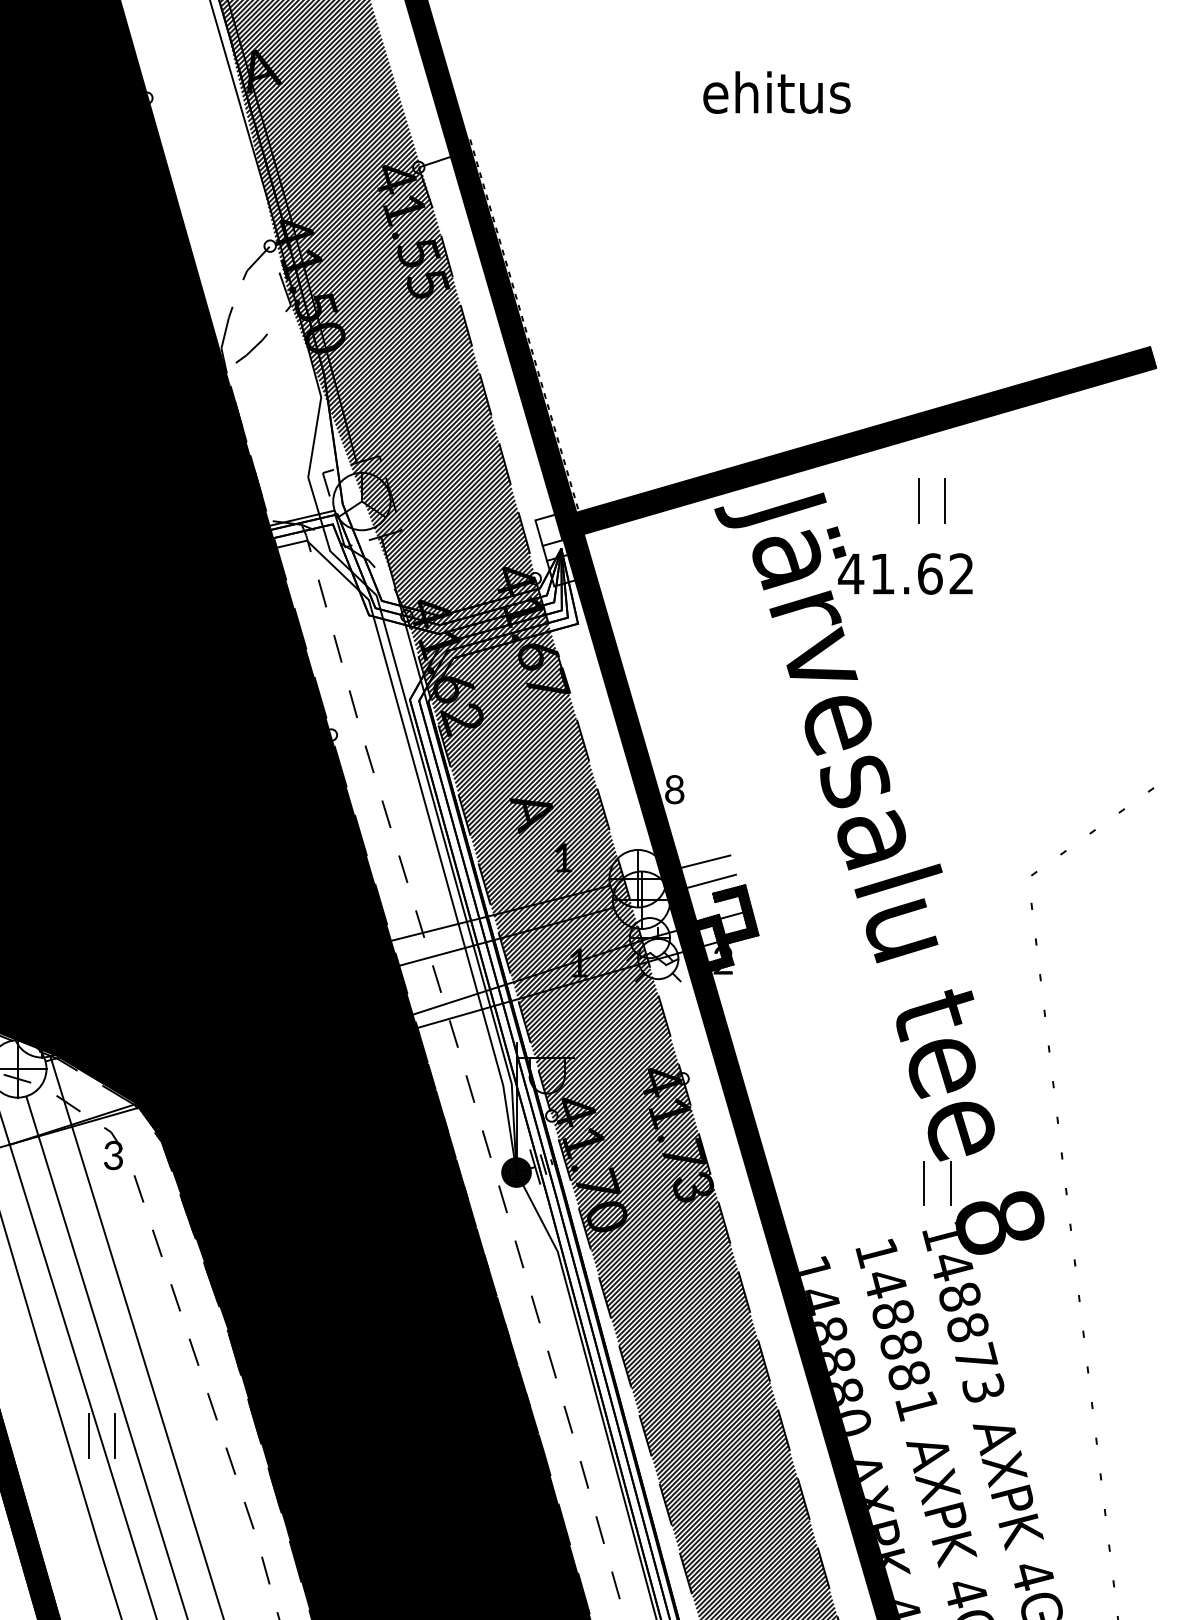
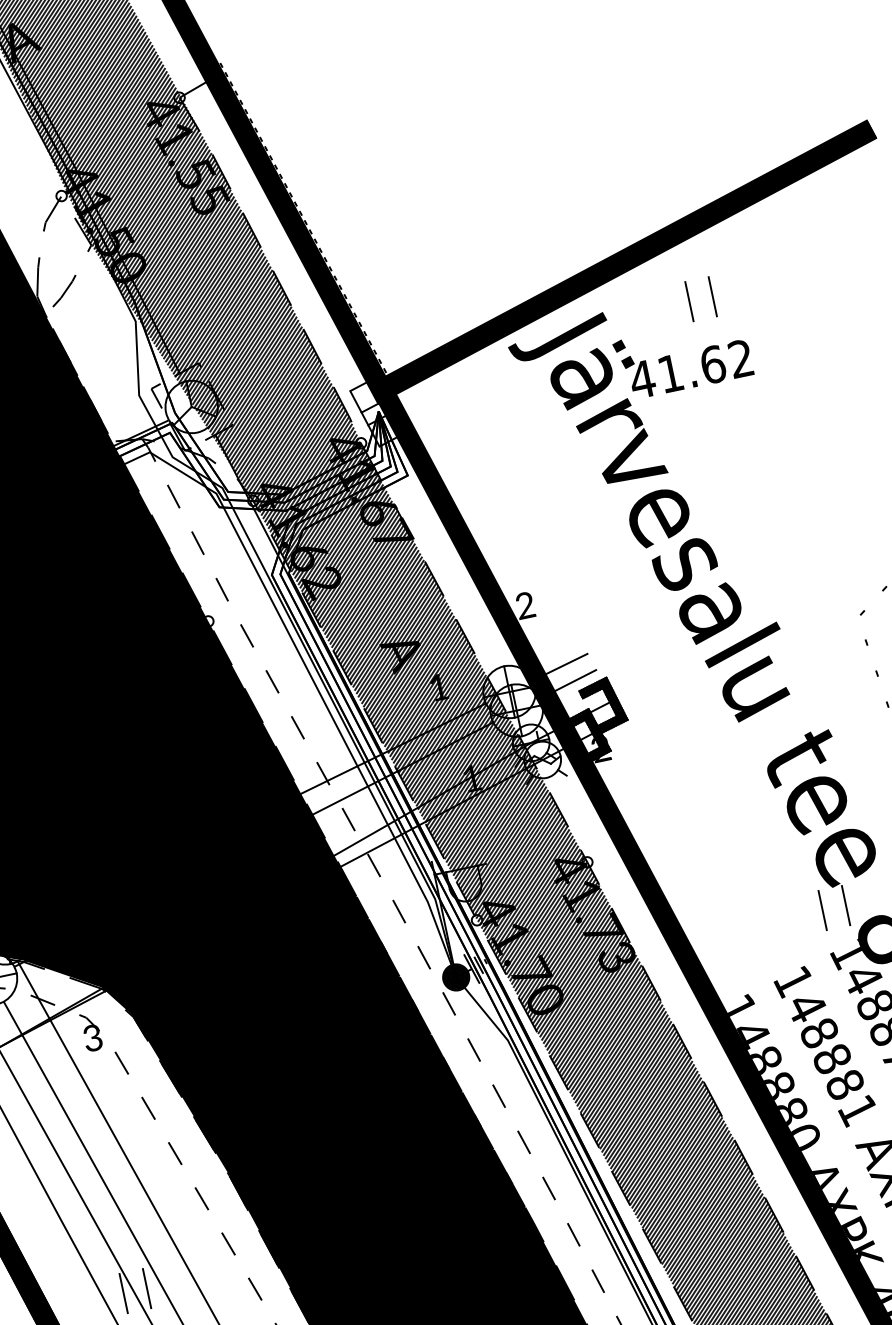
text: (674, 790) -> (525, 606), 8 -> 2

